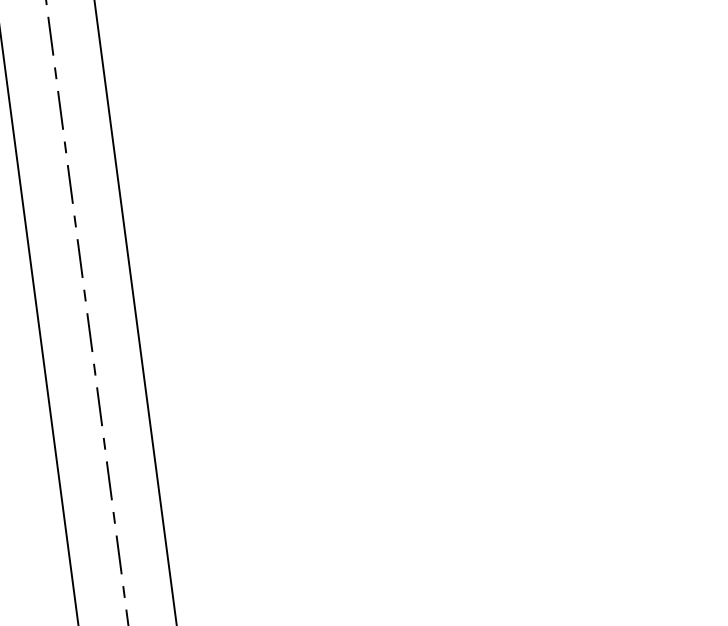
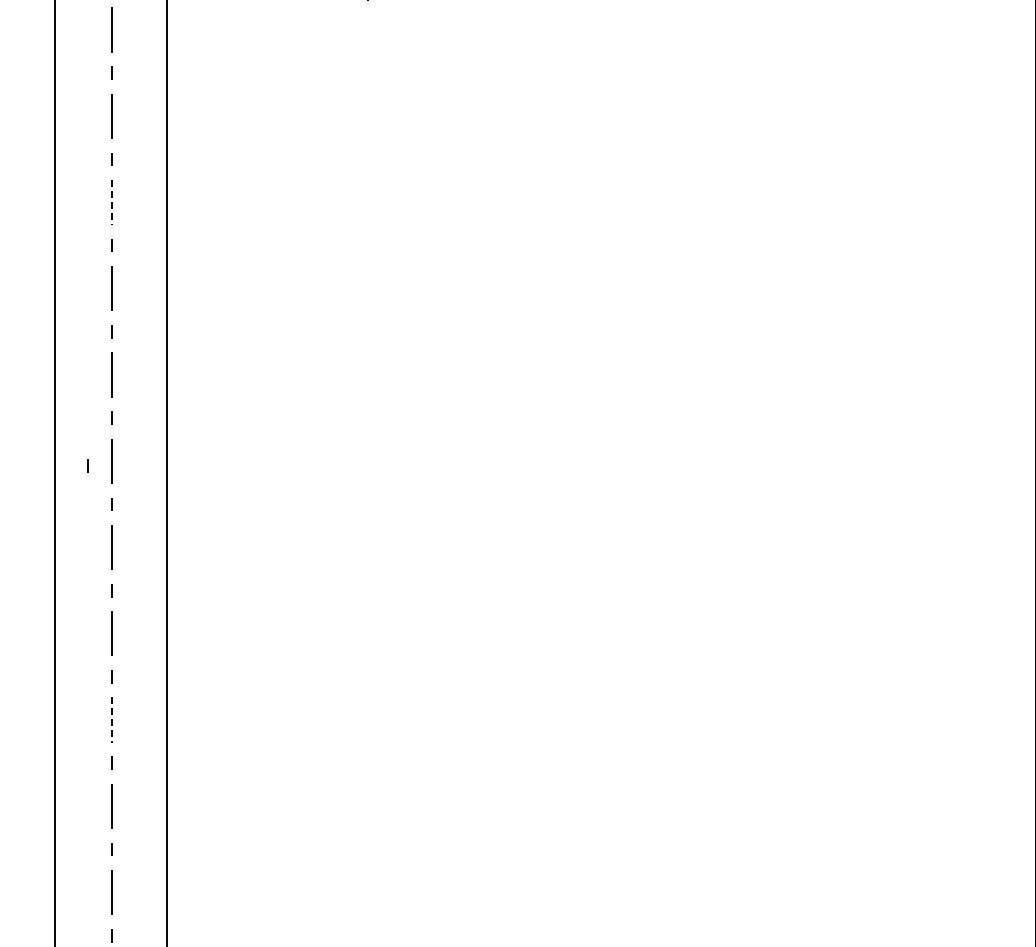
line: (60, 110) -> (111, 202), solid -> dashed
line: (69, 339) -> (87, 465), added
line: (118, 555) -> (111, 720), solid -> dashed

